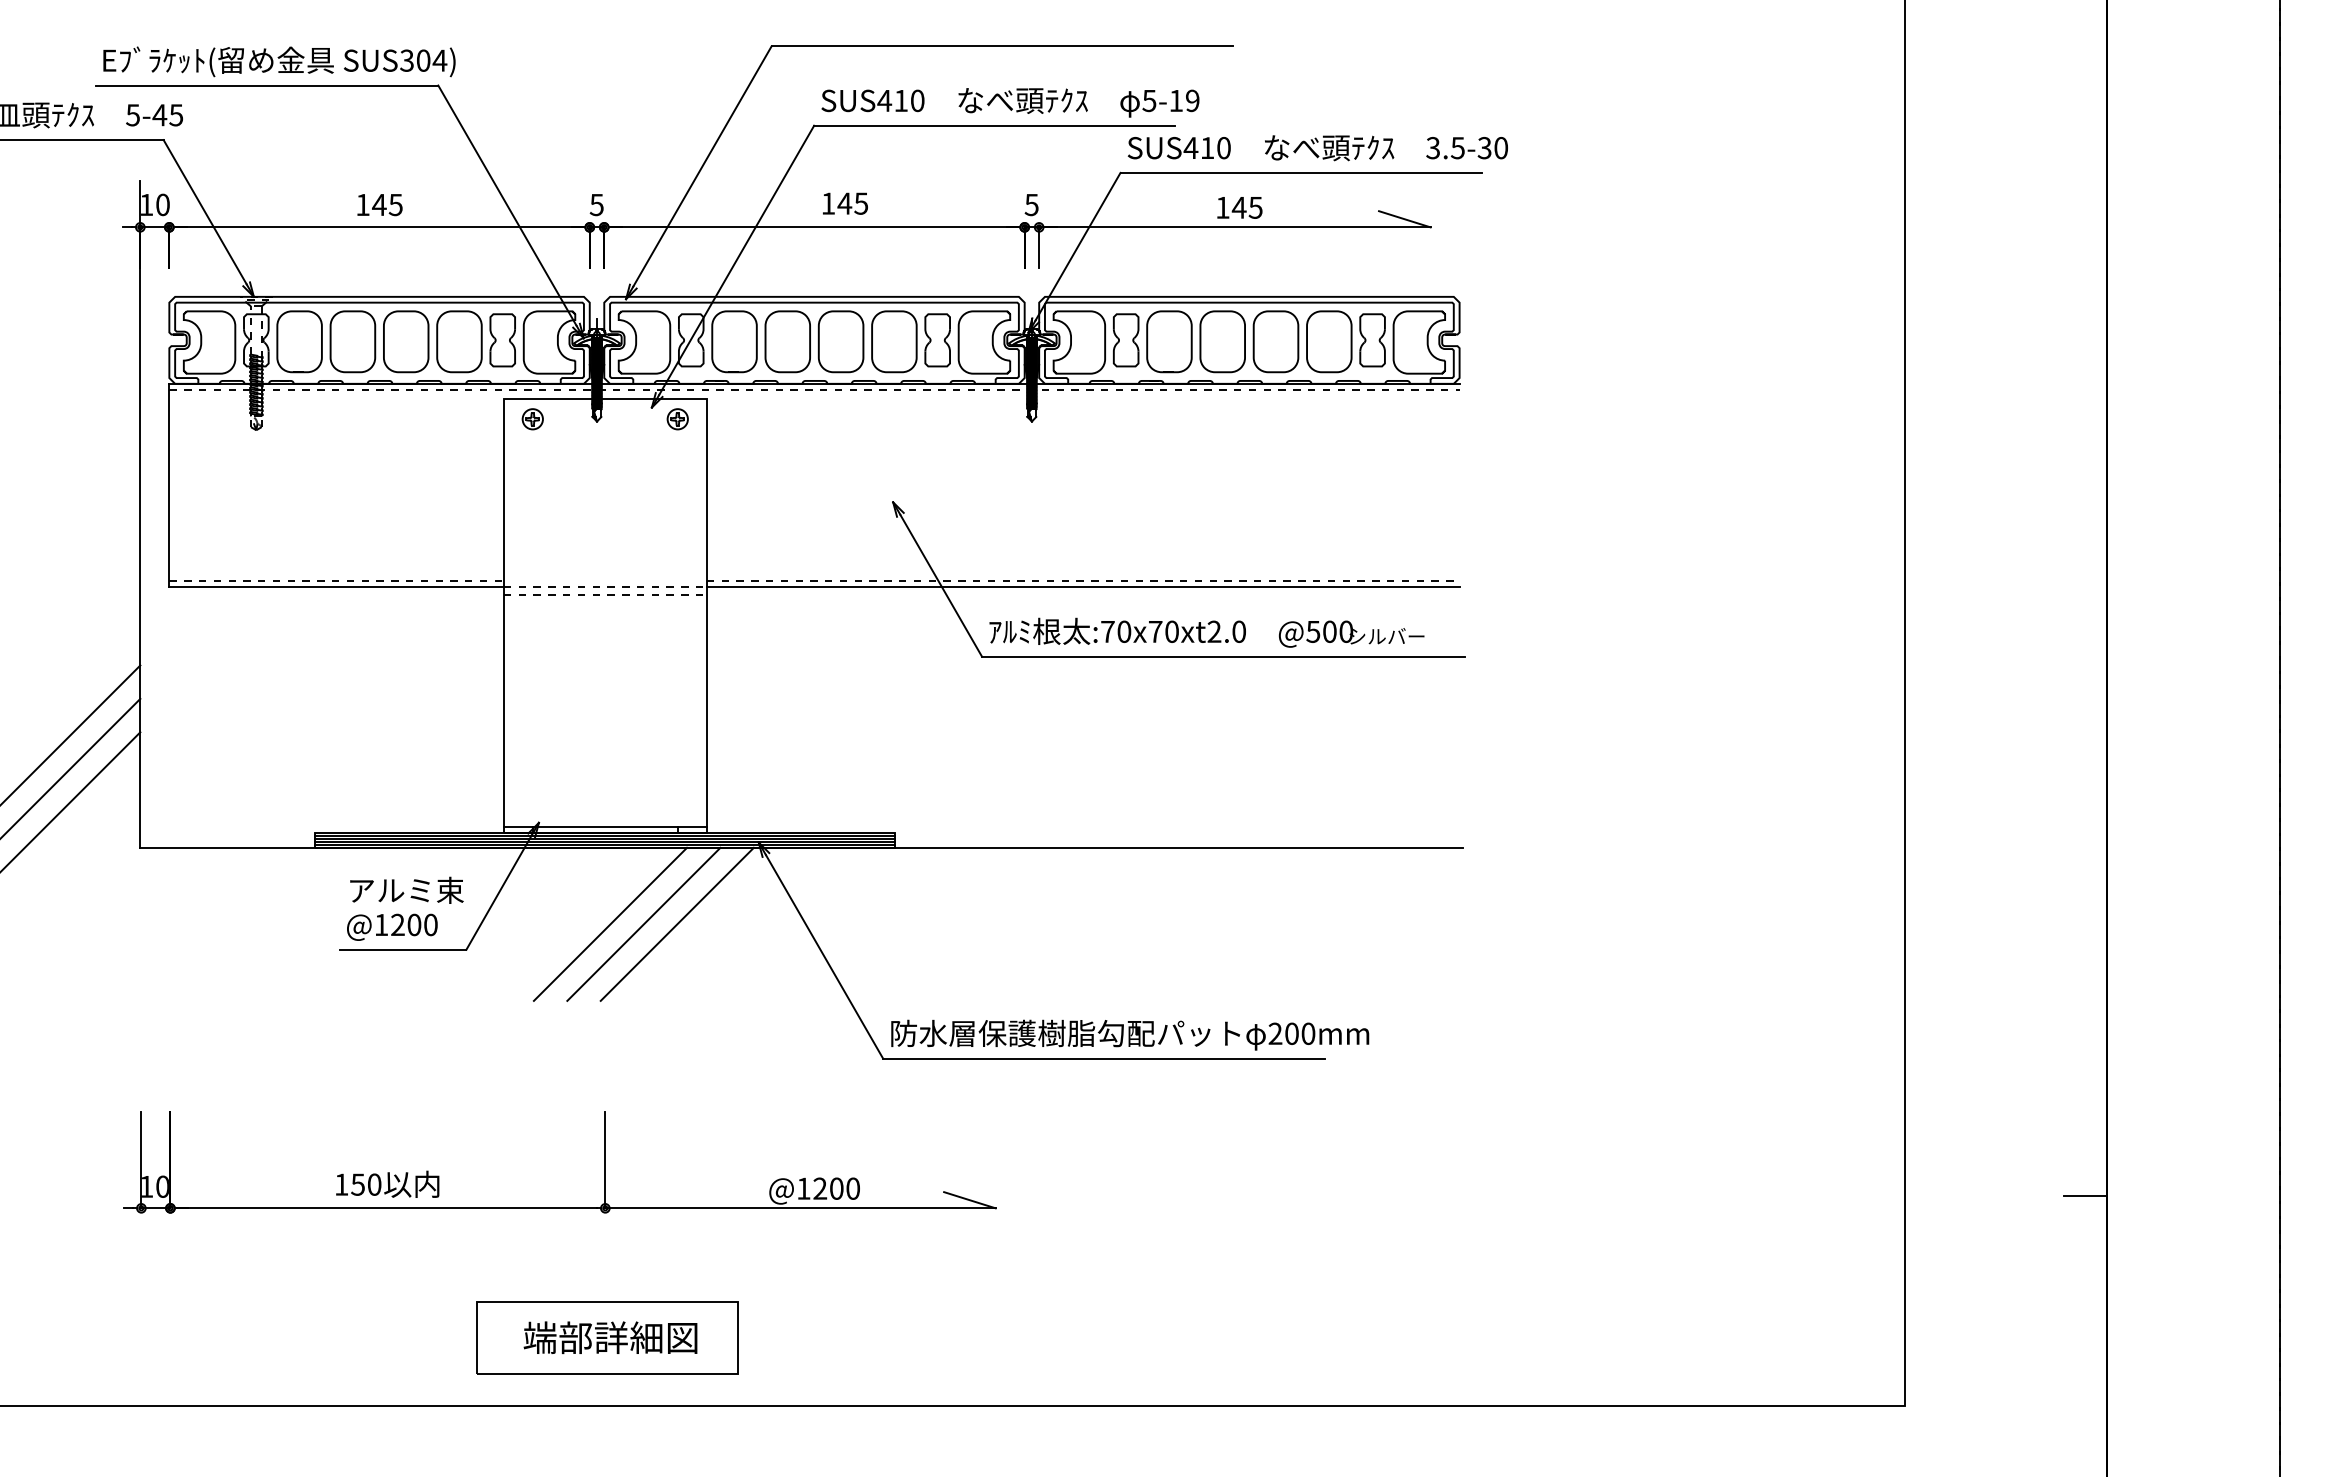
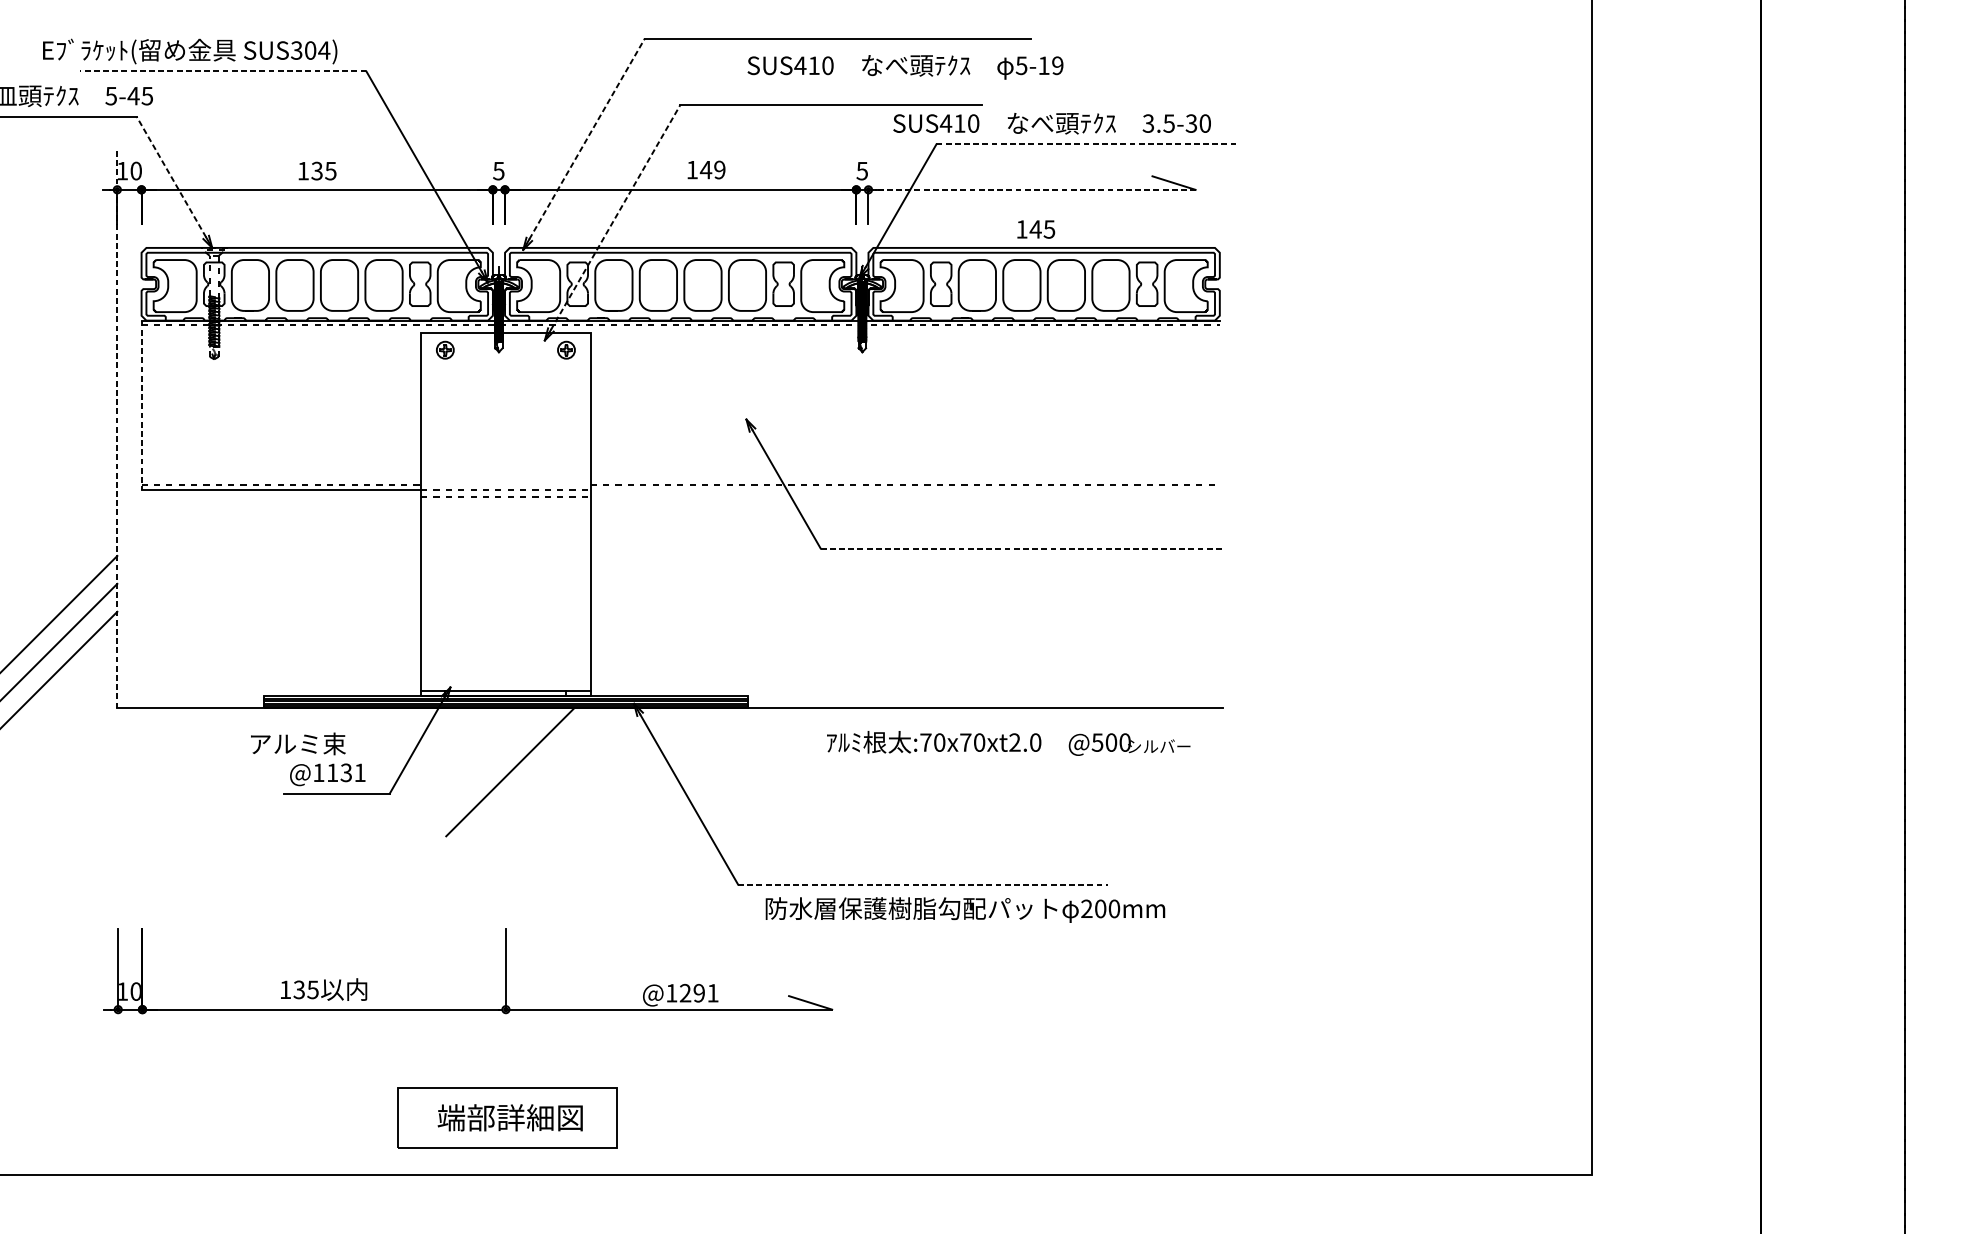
text: (279, 61) -> (190, 51), moved
line: (266, 85) -> (222, 71), solid -> dashed
text: (1010, 102) -> (905, 67), moved
text: (1317, 148) -> (1051, 123), moved
line: (702, 166) -> (587, 138), solid -> dashed
line: (1301, 172) -> (1087, 143), solid -> dashed
text: (860, 203) -> (719, 169), 145 -> 149
text: (379, 204) -> (317, 170), 145 -> 135
text: (1239, 207) -> (1035, 229), moved
line: (204, 211) -> (170, 176), solid -> dashed
line: (1234, 227) -> (1031, 189), solid -> dashed
line: (736, 259) -> (615, 216), solid -> dashed
line: (169, 485) -> (141, 405), solid -> dashed
line: (140, 513) -> (117, 428), solid -> dashed
line: (1082, 586) -> (904, 489), removed
text: (1206, 632) -> (1008, 743), moved
line: (1223, 656) -> (1022, 548), solid -> dashed
text: (406, 889) -> (297, 743), moved
line: (643, 923) -> (537, 771), removed
line: (676, 923) -> (565, 771), removed
text: (414, 924) -> (346, 772), @1200 -> @1131
text: (1130, 1034) -> (965, 909), moved
line: (1104, 1058) -> (923, 884), solid -> dashed
text: (366, 1184) -> (306, 989), 150 -> 135
text: (844, 1188) -> (705, 993), @1200 -> @1291
line: (2084, 1196) -> (1742, 999), removed

